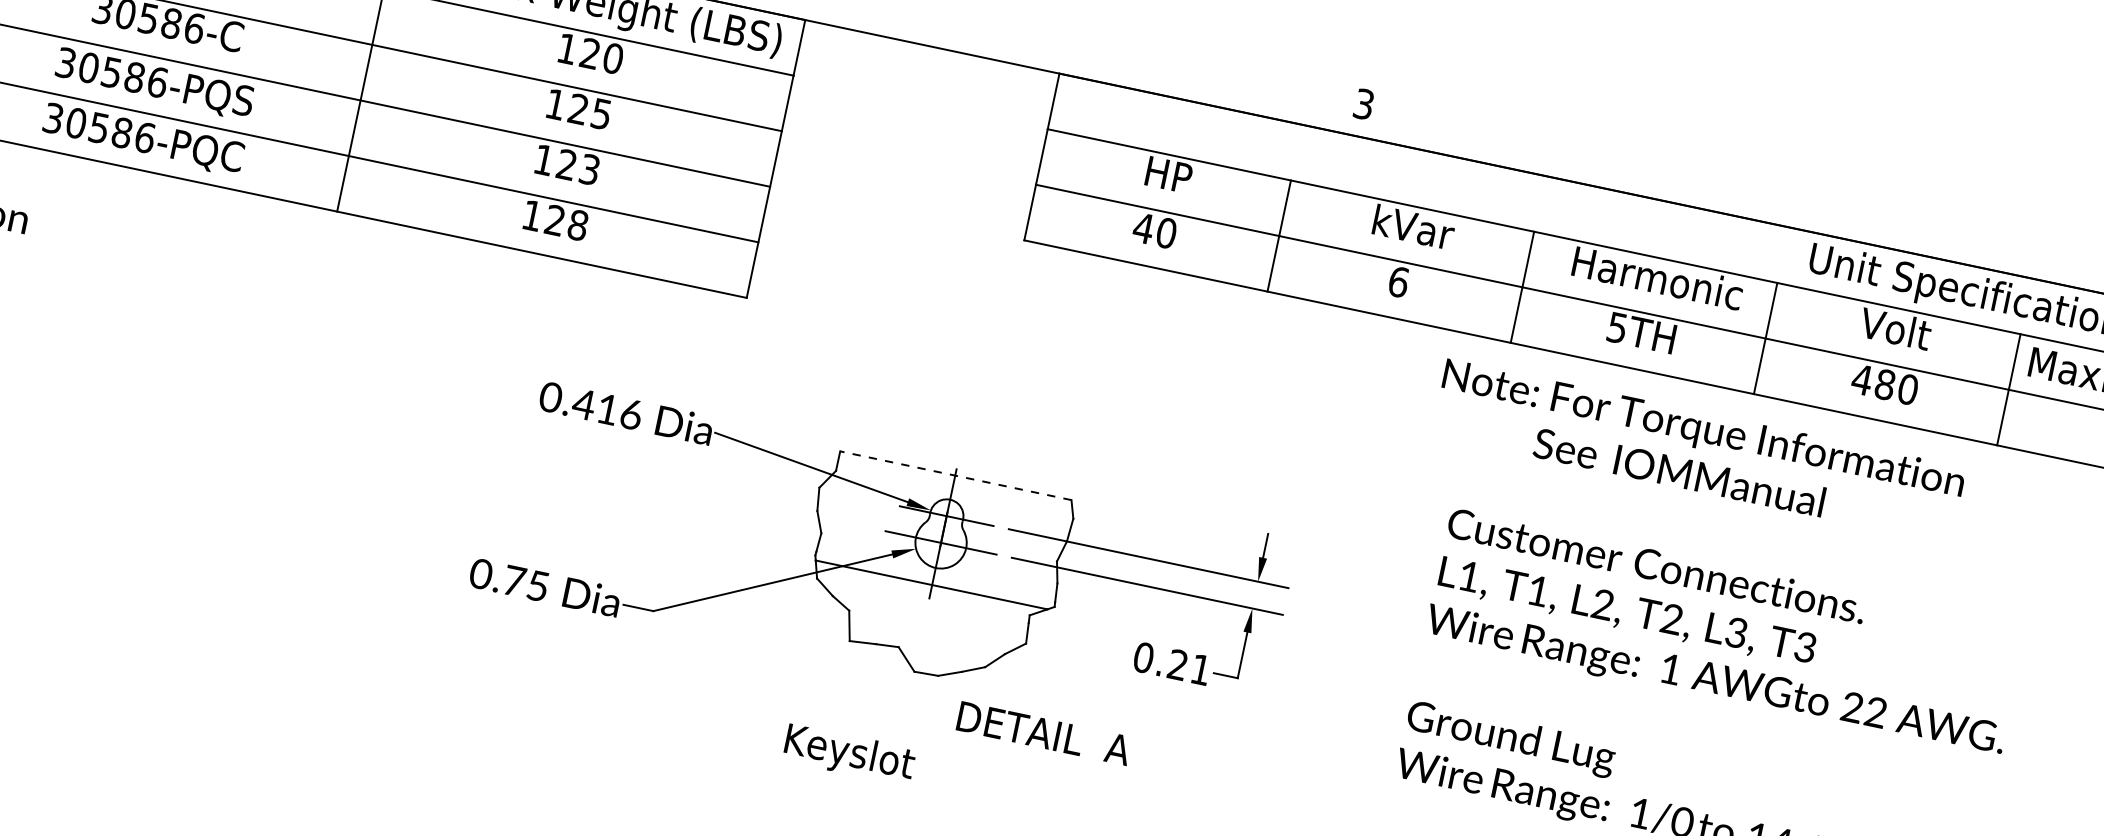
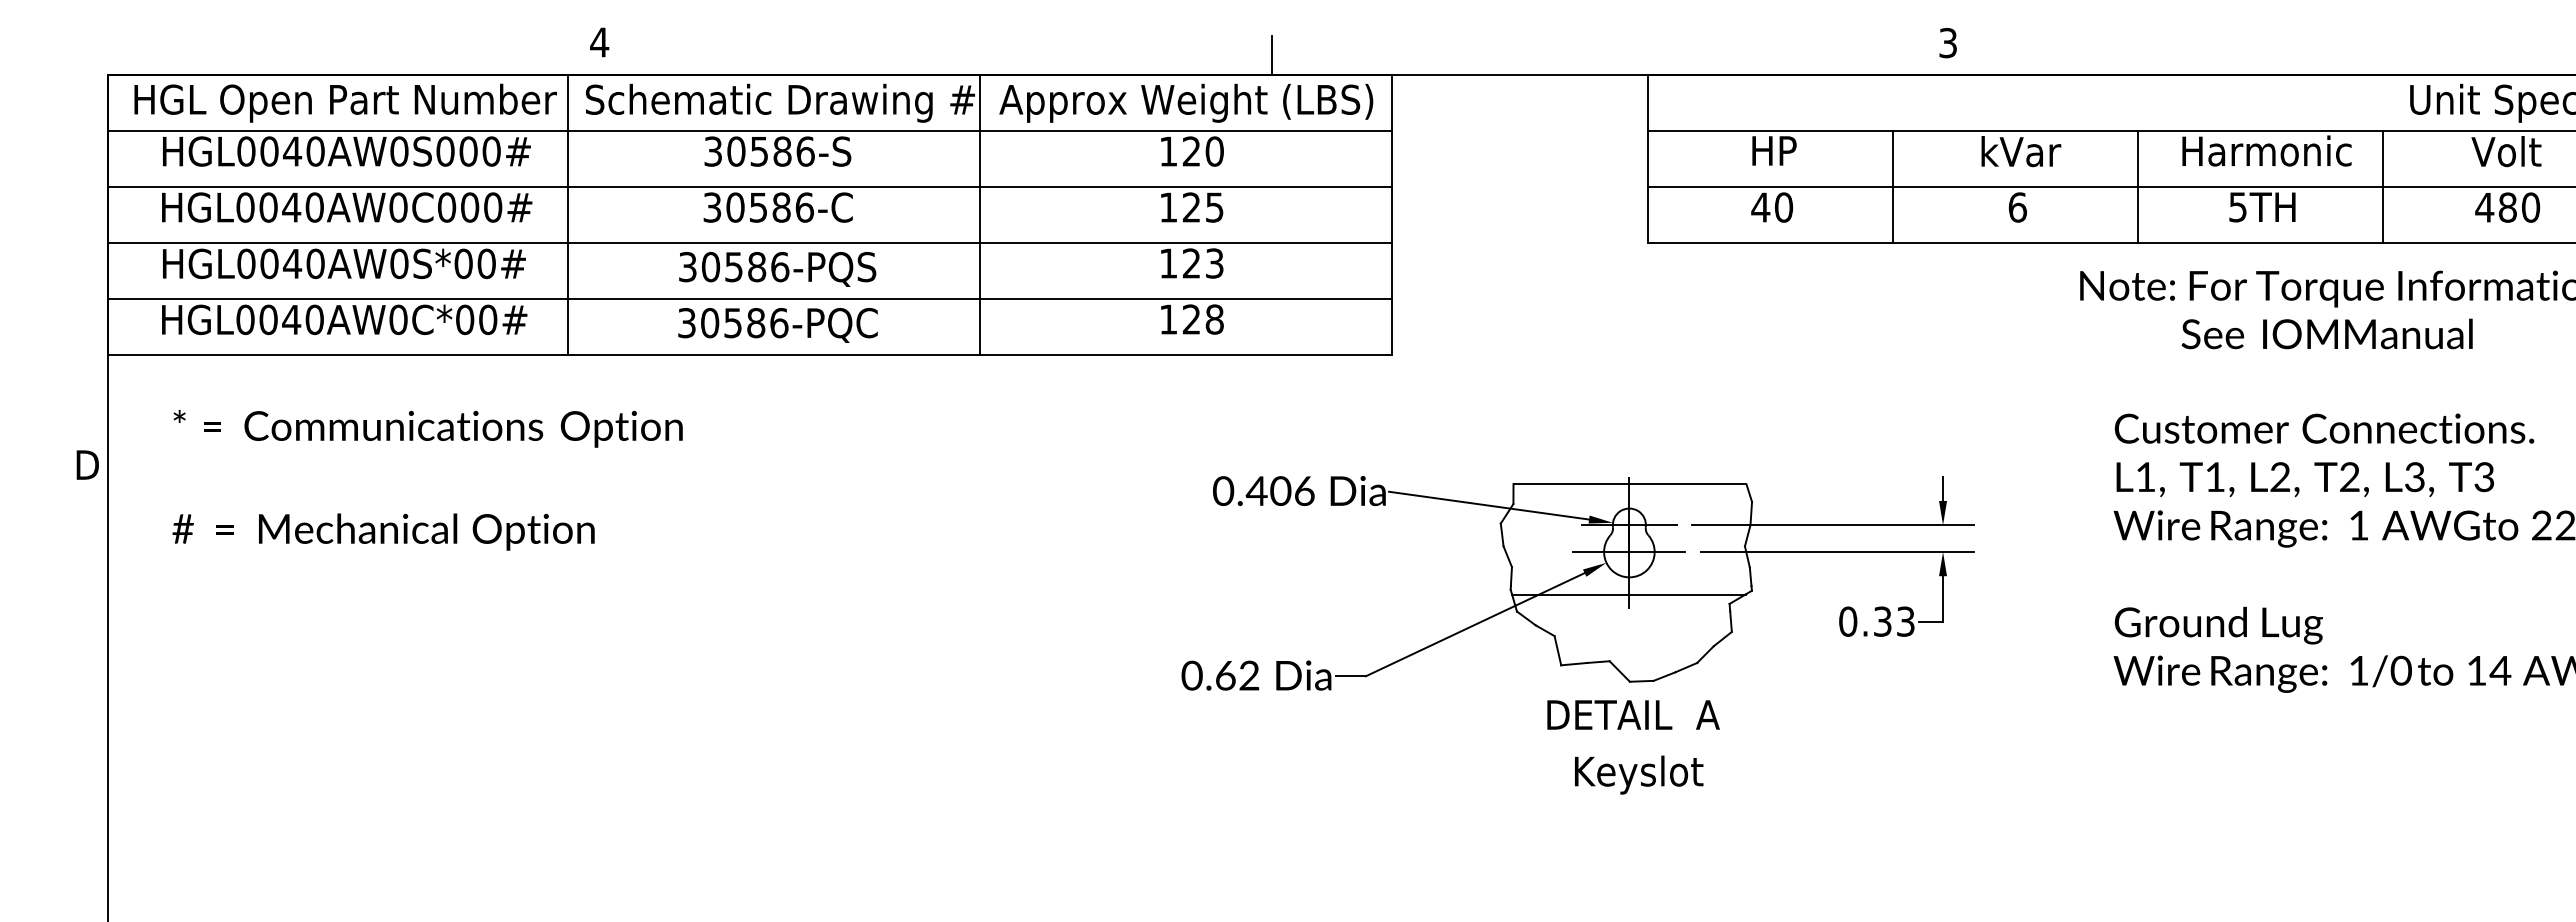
text: (607, 408) -> (1280, 490), 0.416 -> 0.406
line: (955, 475) -> (1629, 484), dashed -> solid
text: (526, 583) -> (1237, 675), 0.75 -> 0.62
text: (1189, 667) -> (1894, 621), 0.21 -> 0.33
text: (1044, 733) -> (1633, 714), moved
text: (849, 754) -> (1639, 774), moved

